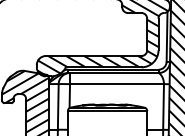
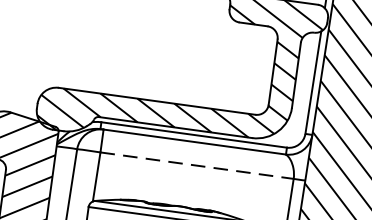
line: (116, 84) -> (195, 166), solid -> dashed

